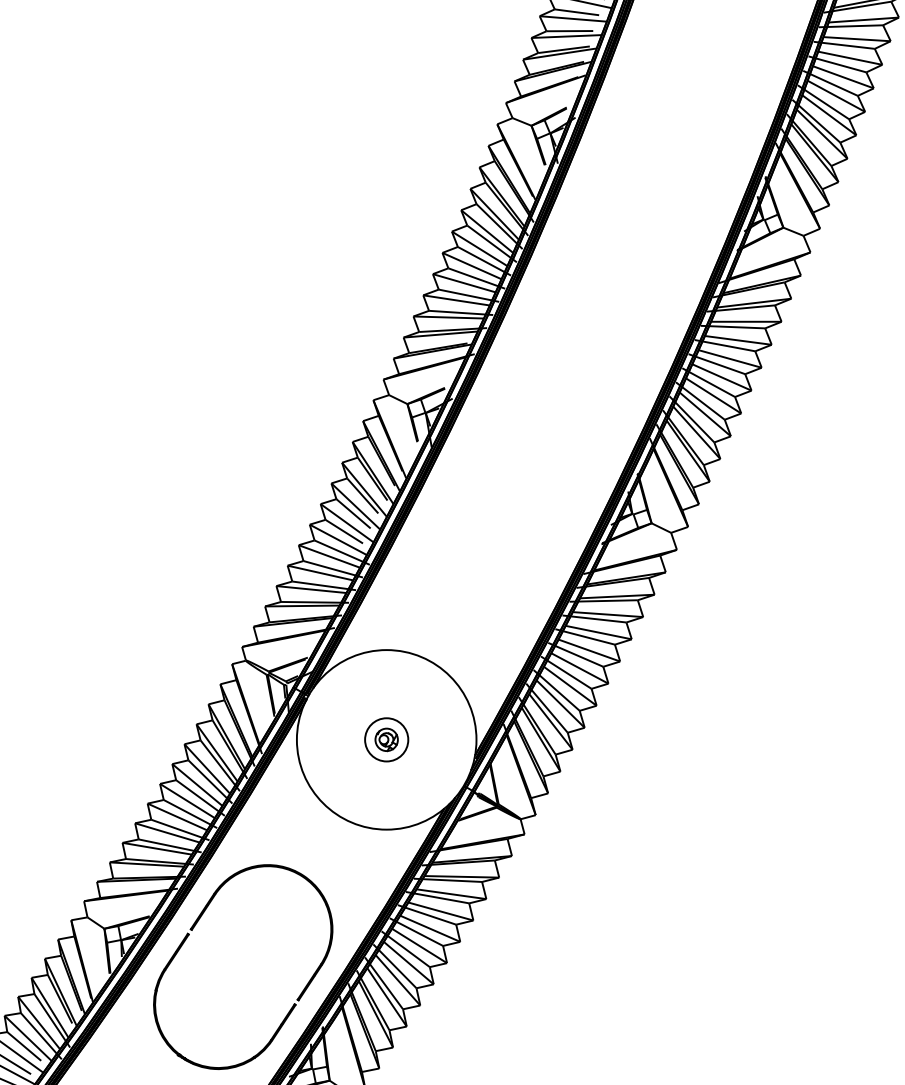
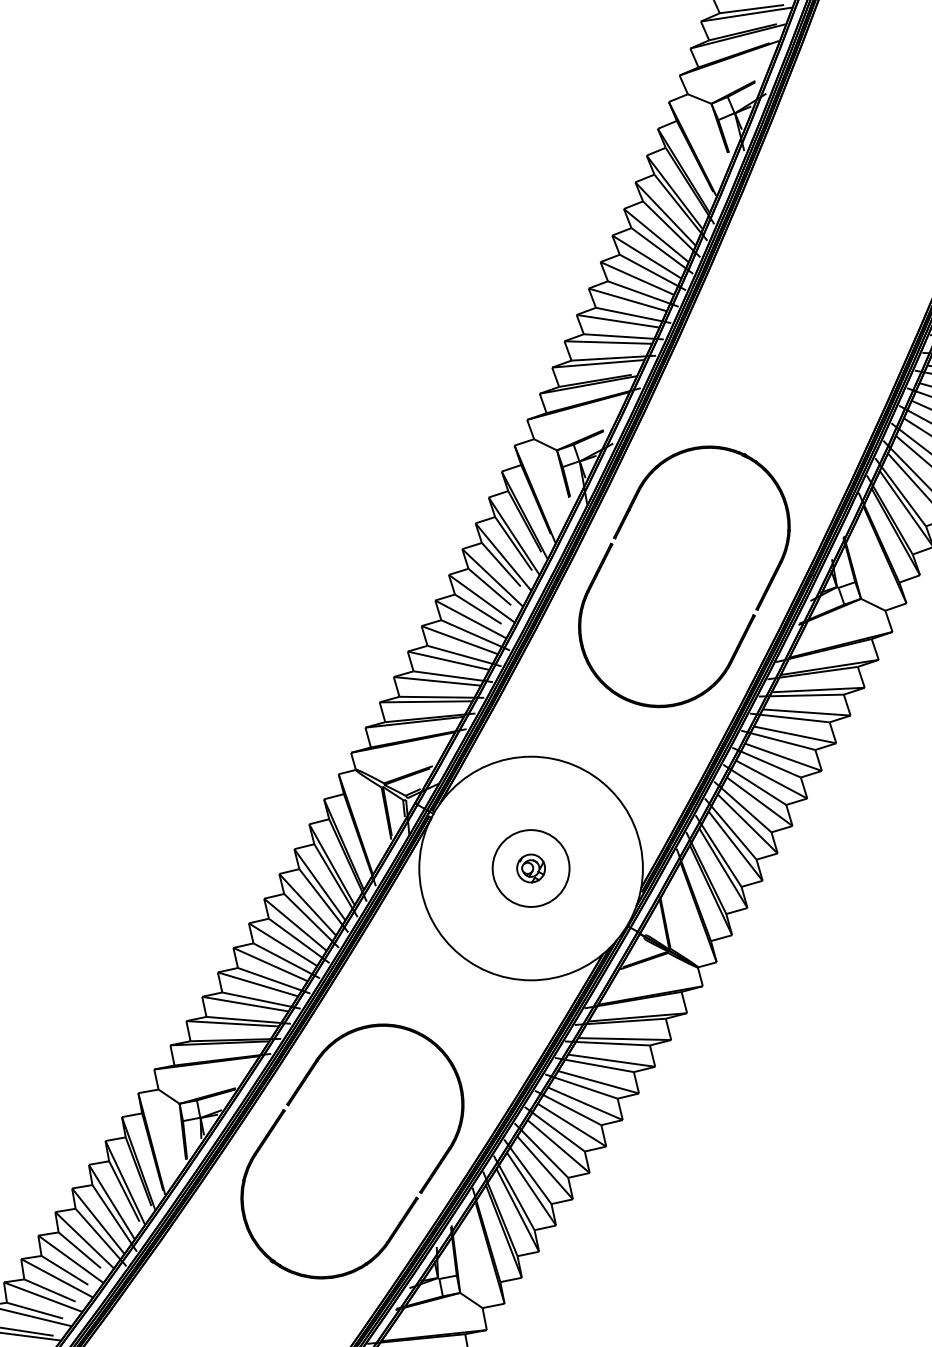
part: (455, 475) -> (616, 539), added
circle: (386, 739) -> (530, 868), size x1.43

